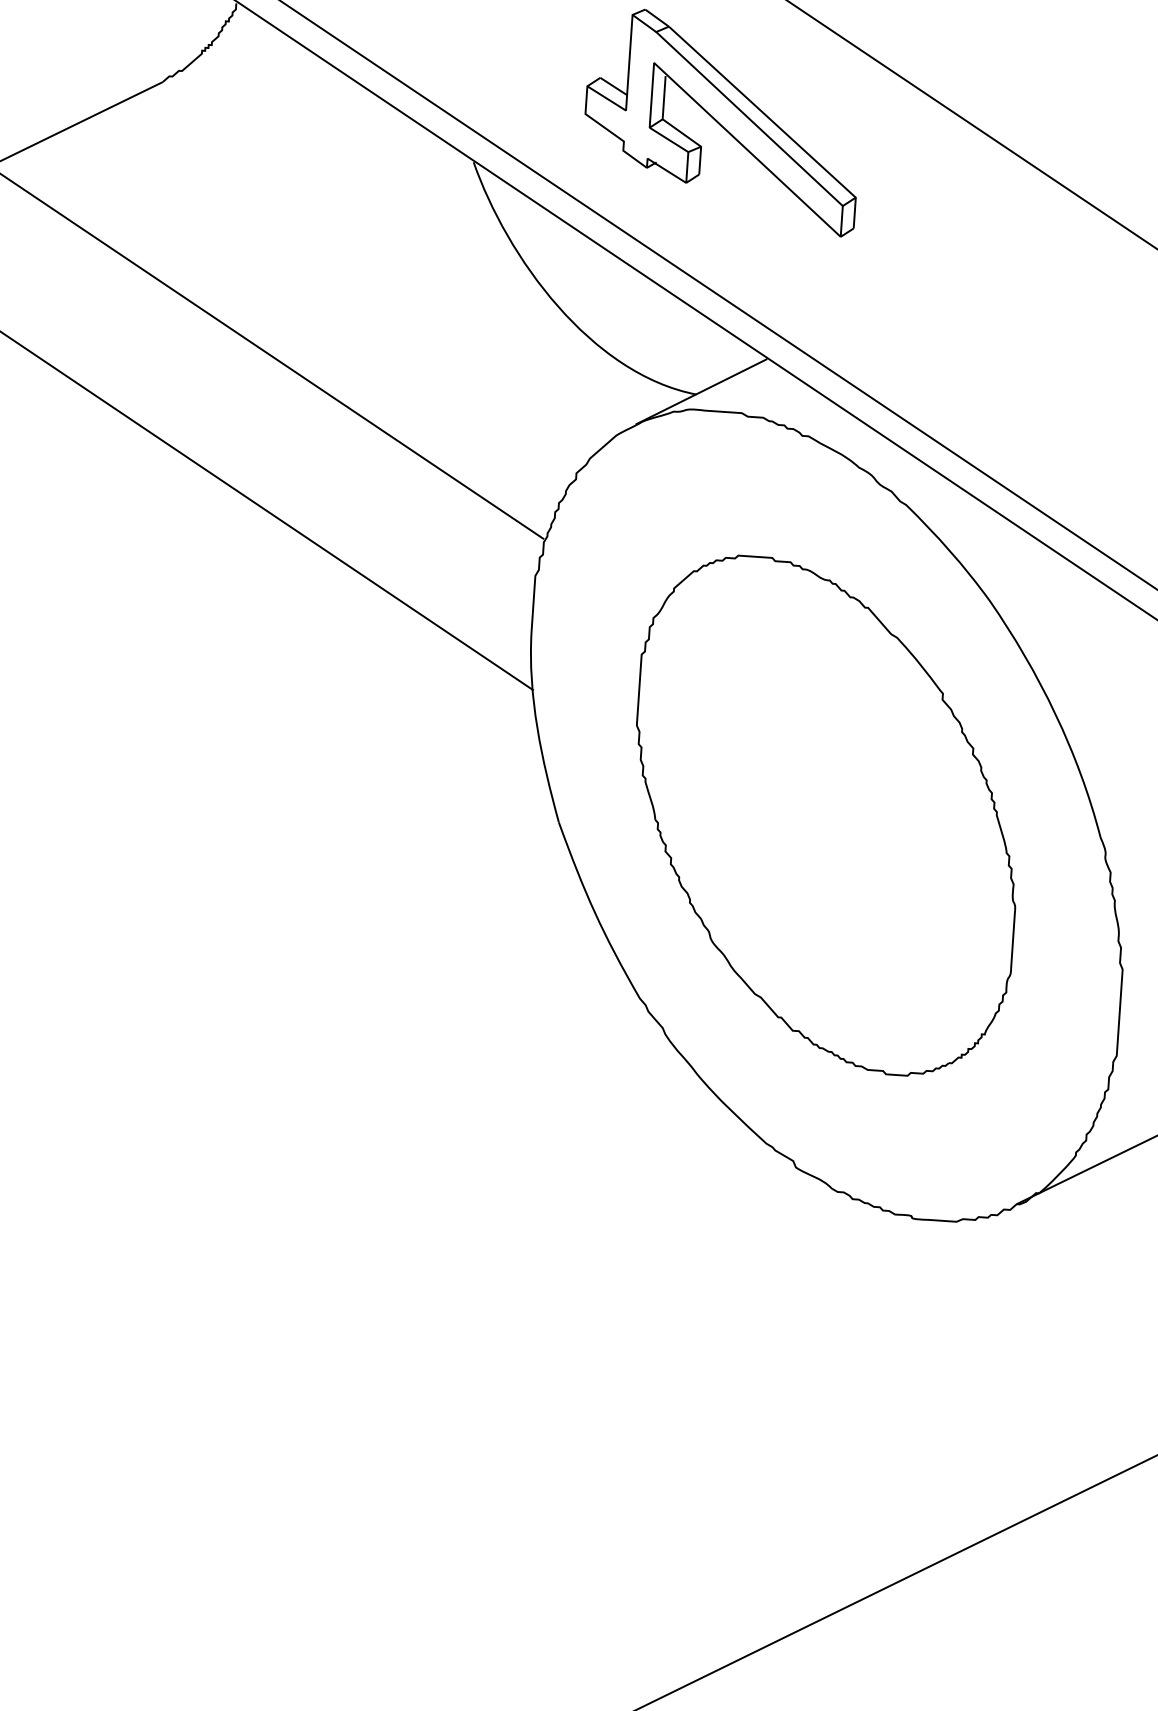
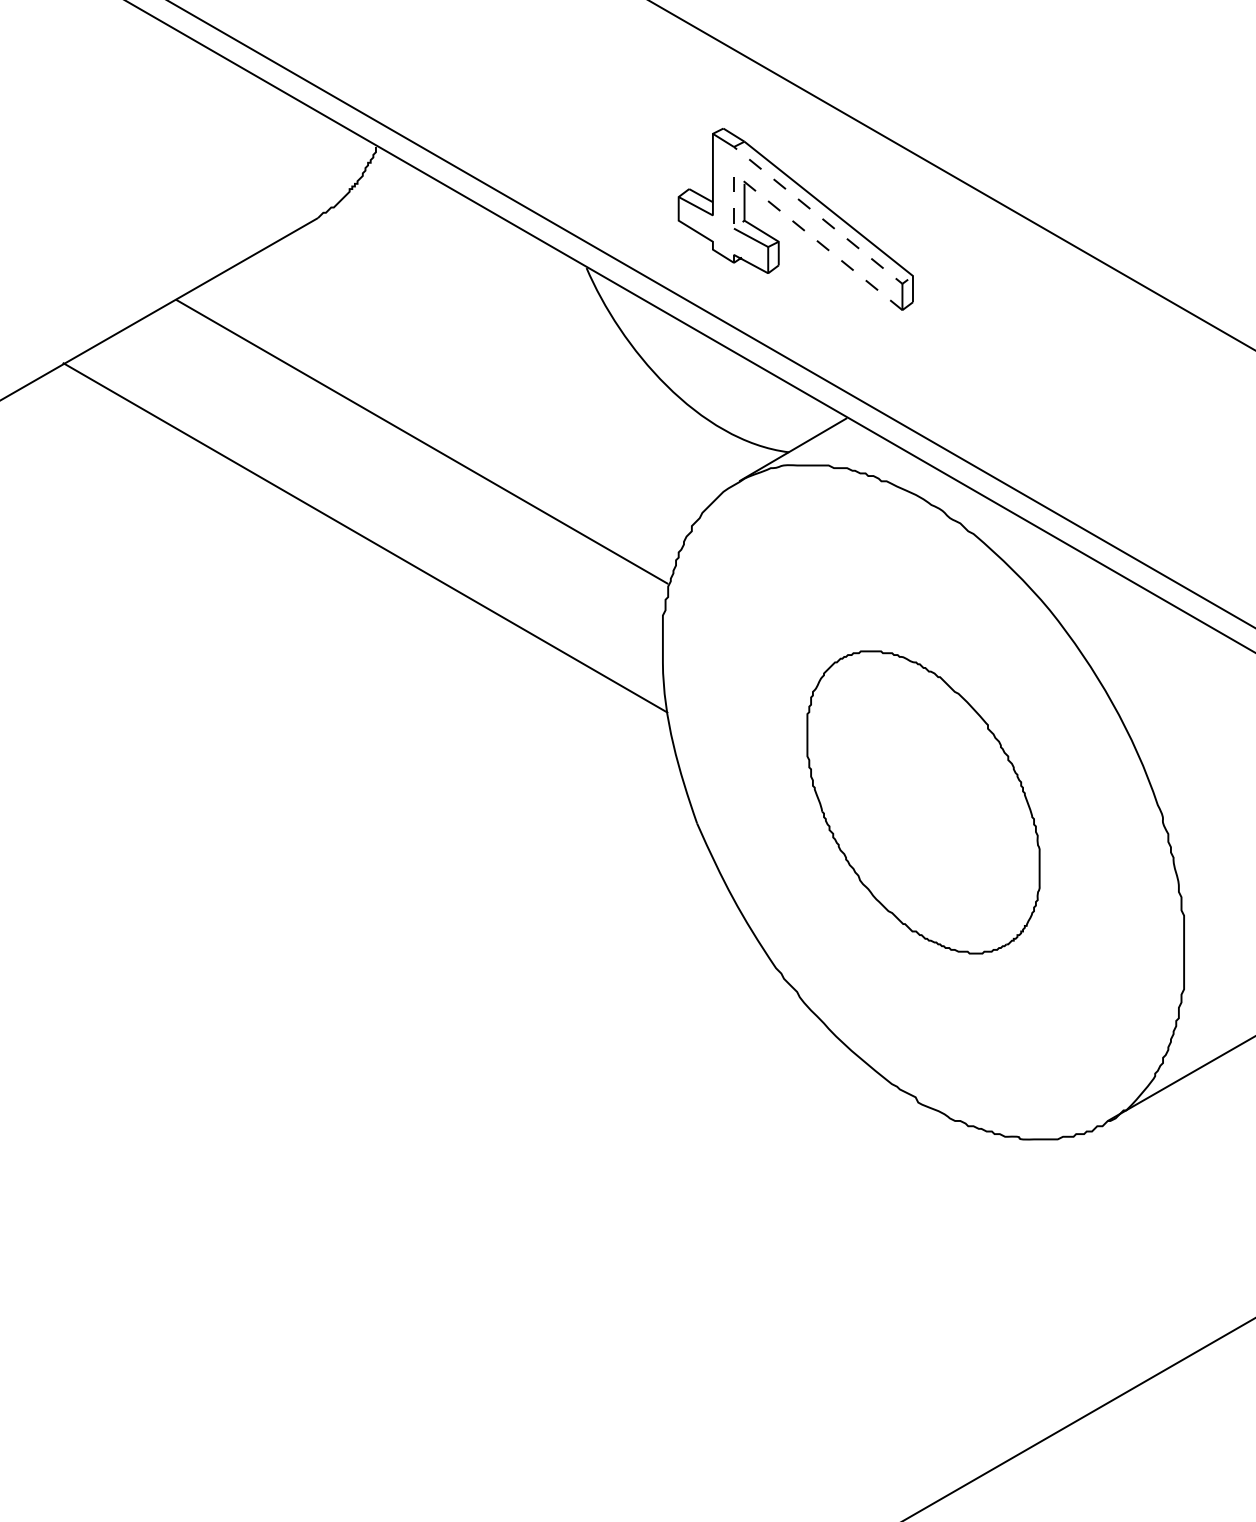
line: (749, 120) -> (818, 216), solid -> dashed
line: (716, 121) -> (790, 219), solid -> dashed
part: (826, 815) -> (923, 802), size x0.7

